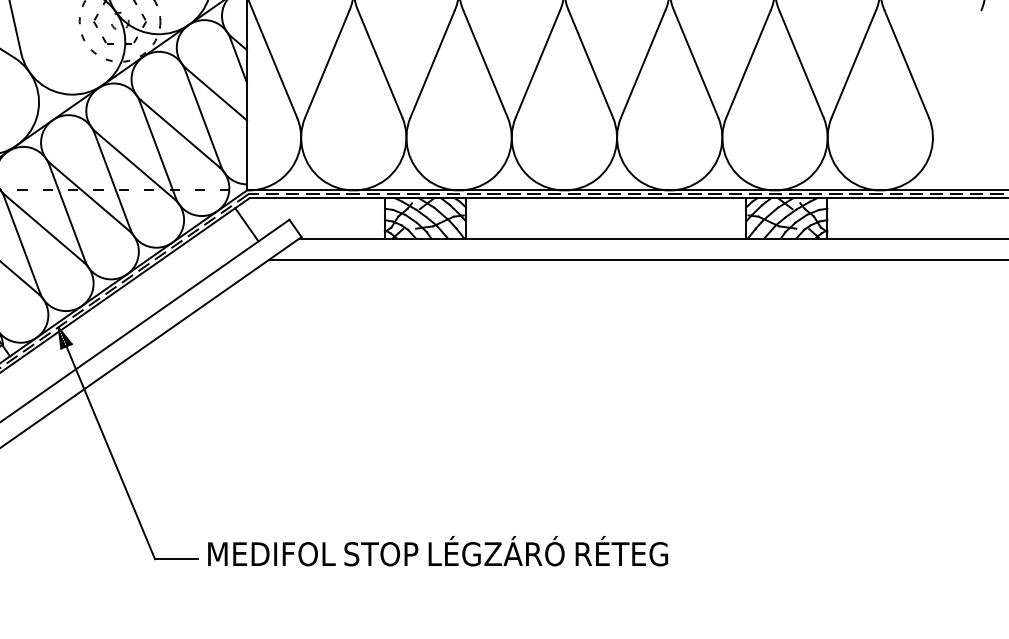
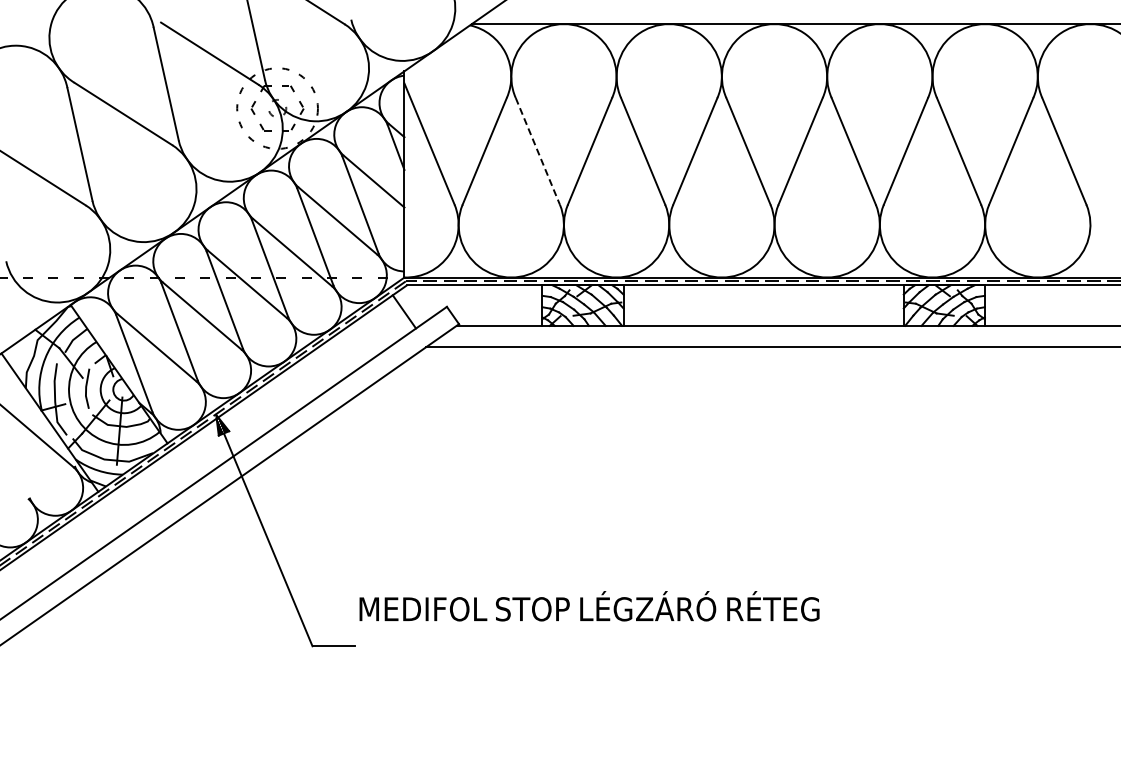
line: (380, 64) -> (537, 151), solid -> dashed
text: (438, 551) -> (589, 606), moved

